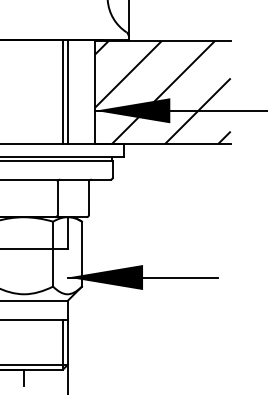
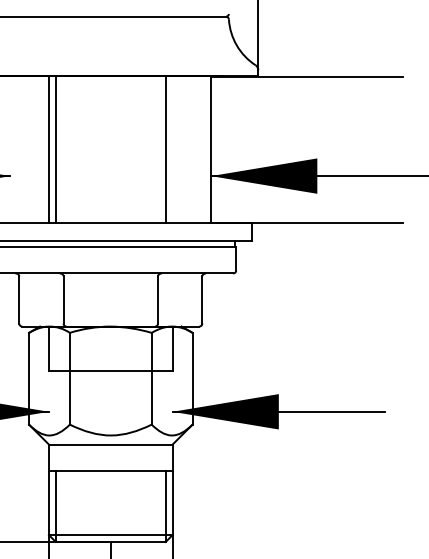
line: (67, 91) -> (172, 149), removed
hatch: (162, 92) -> (306, 150), removed

